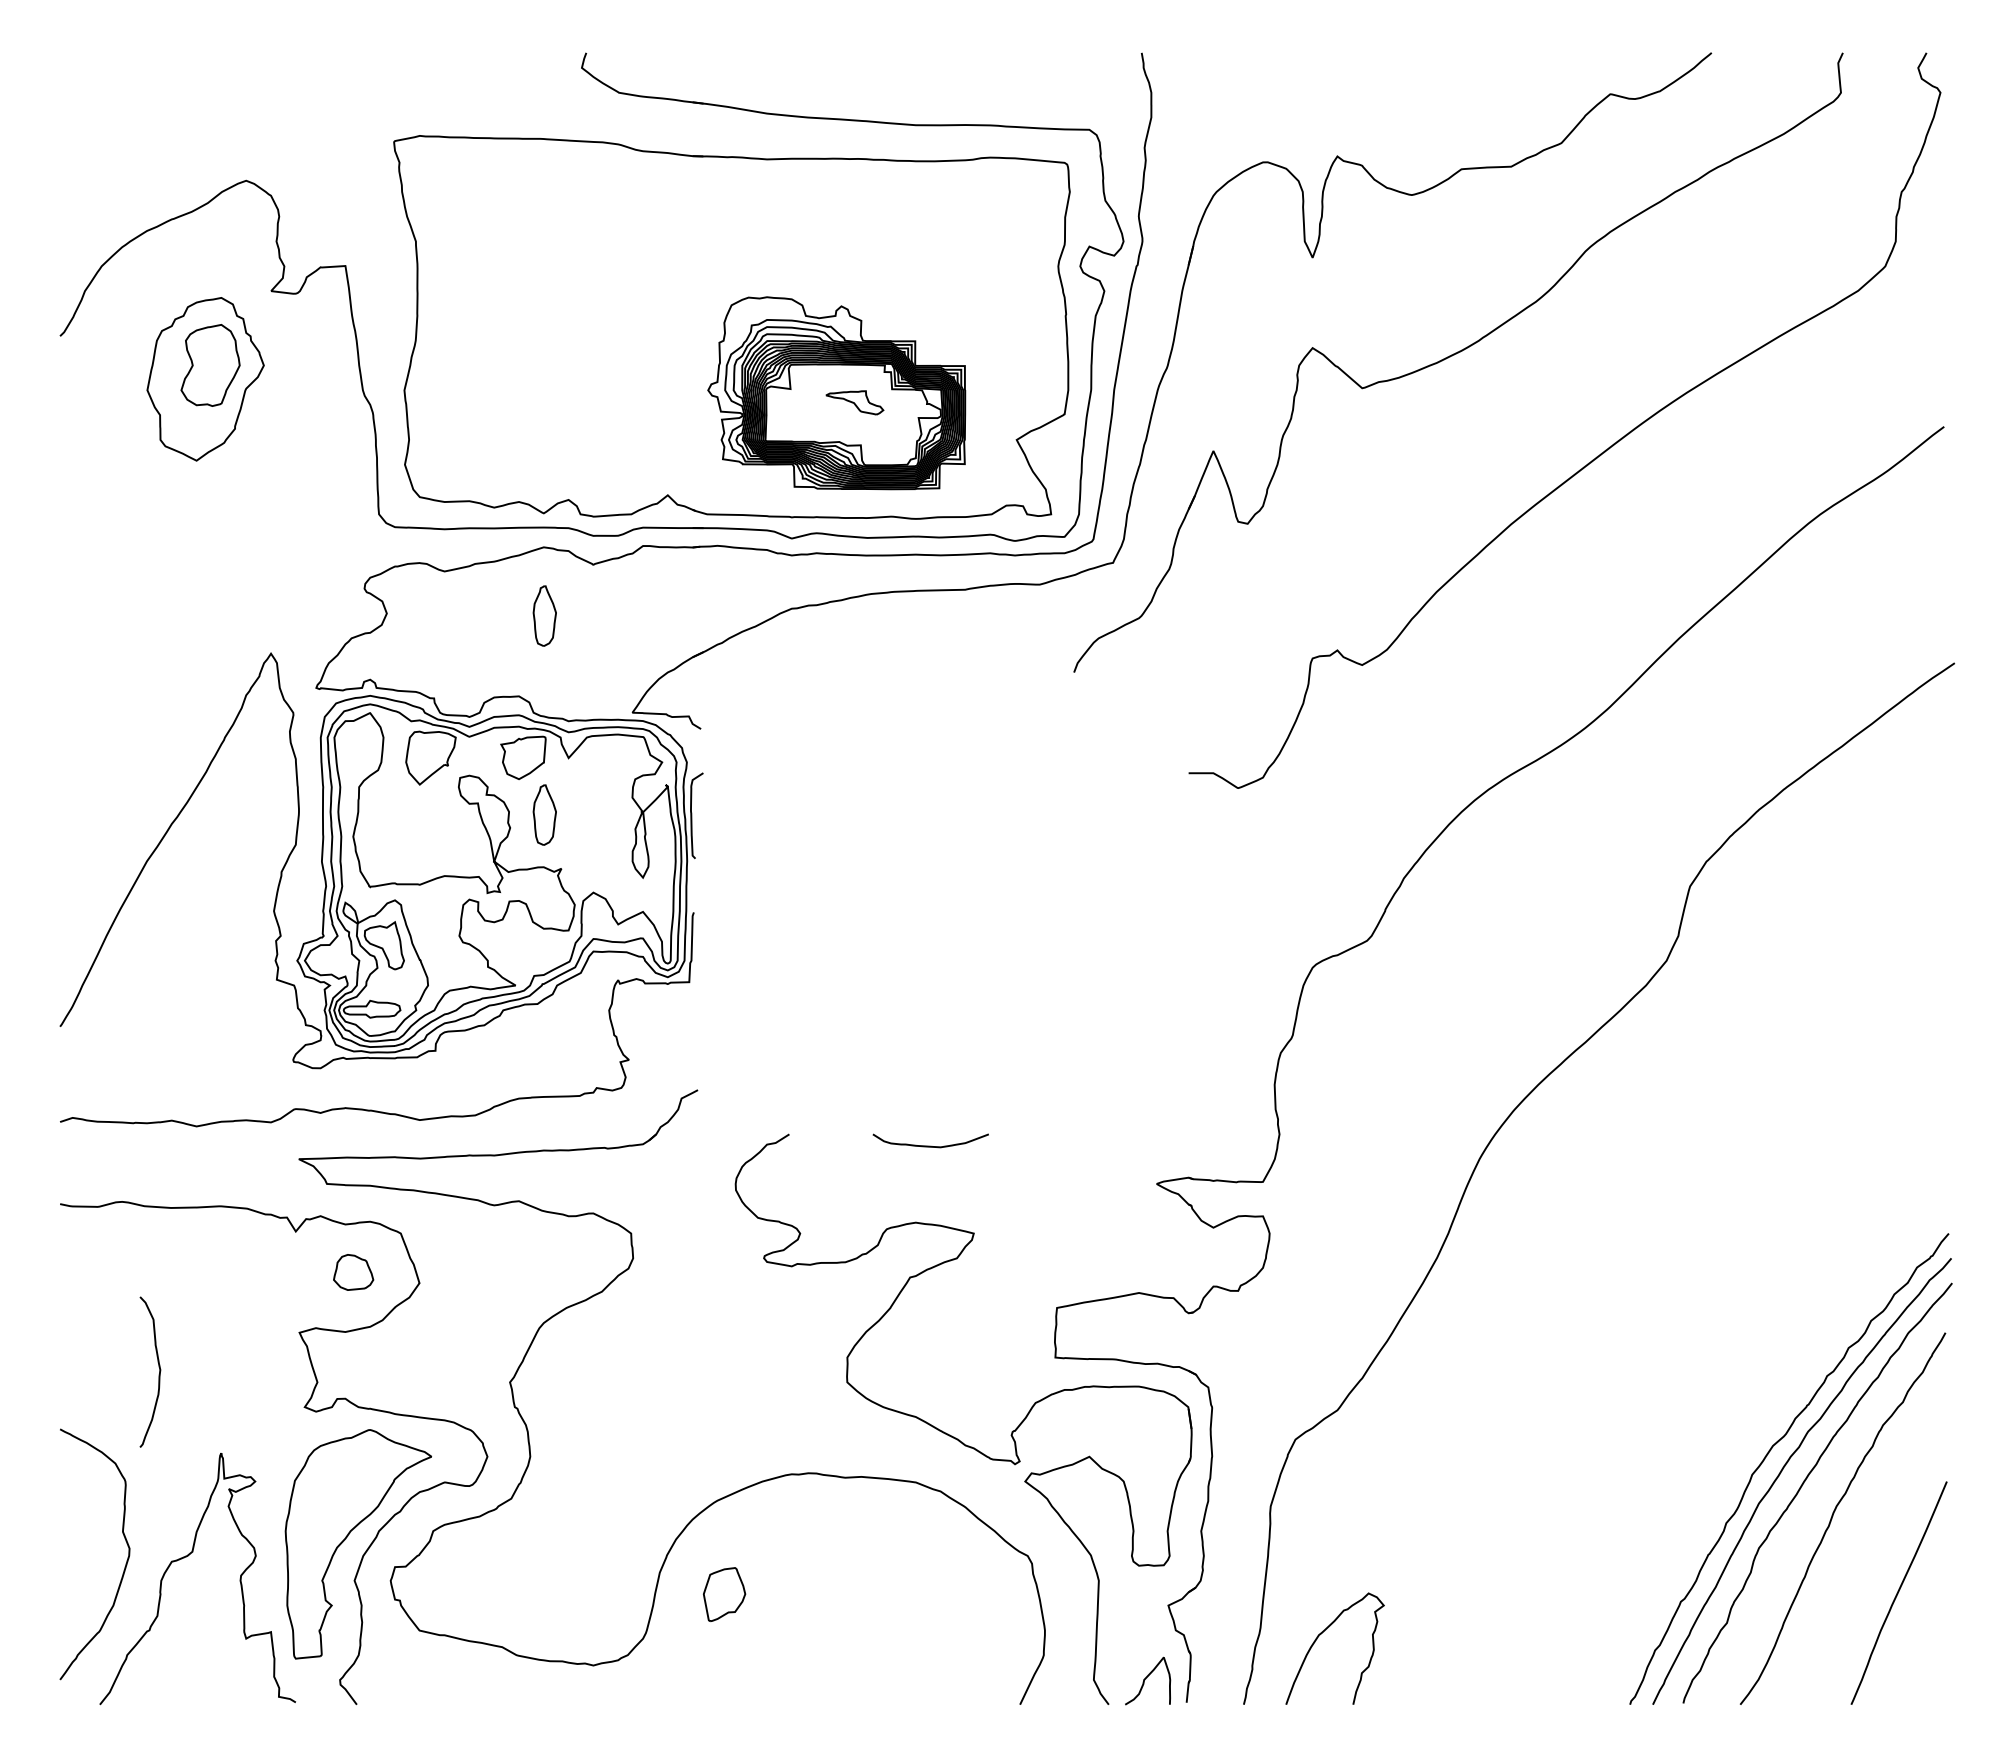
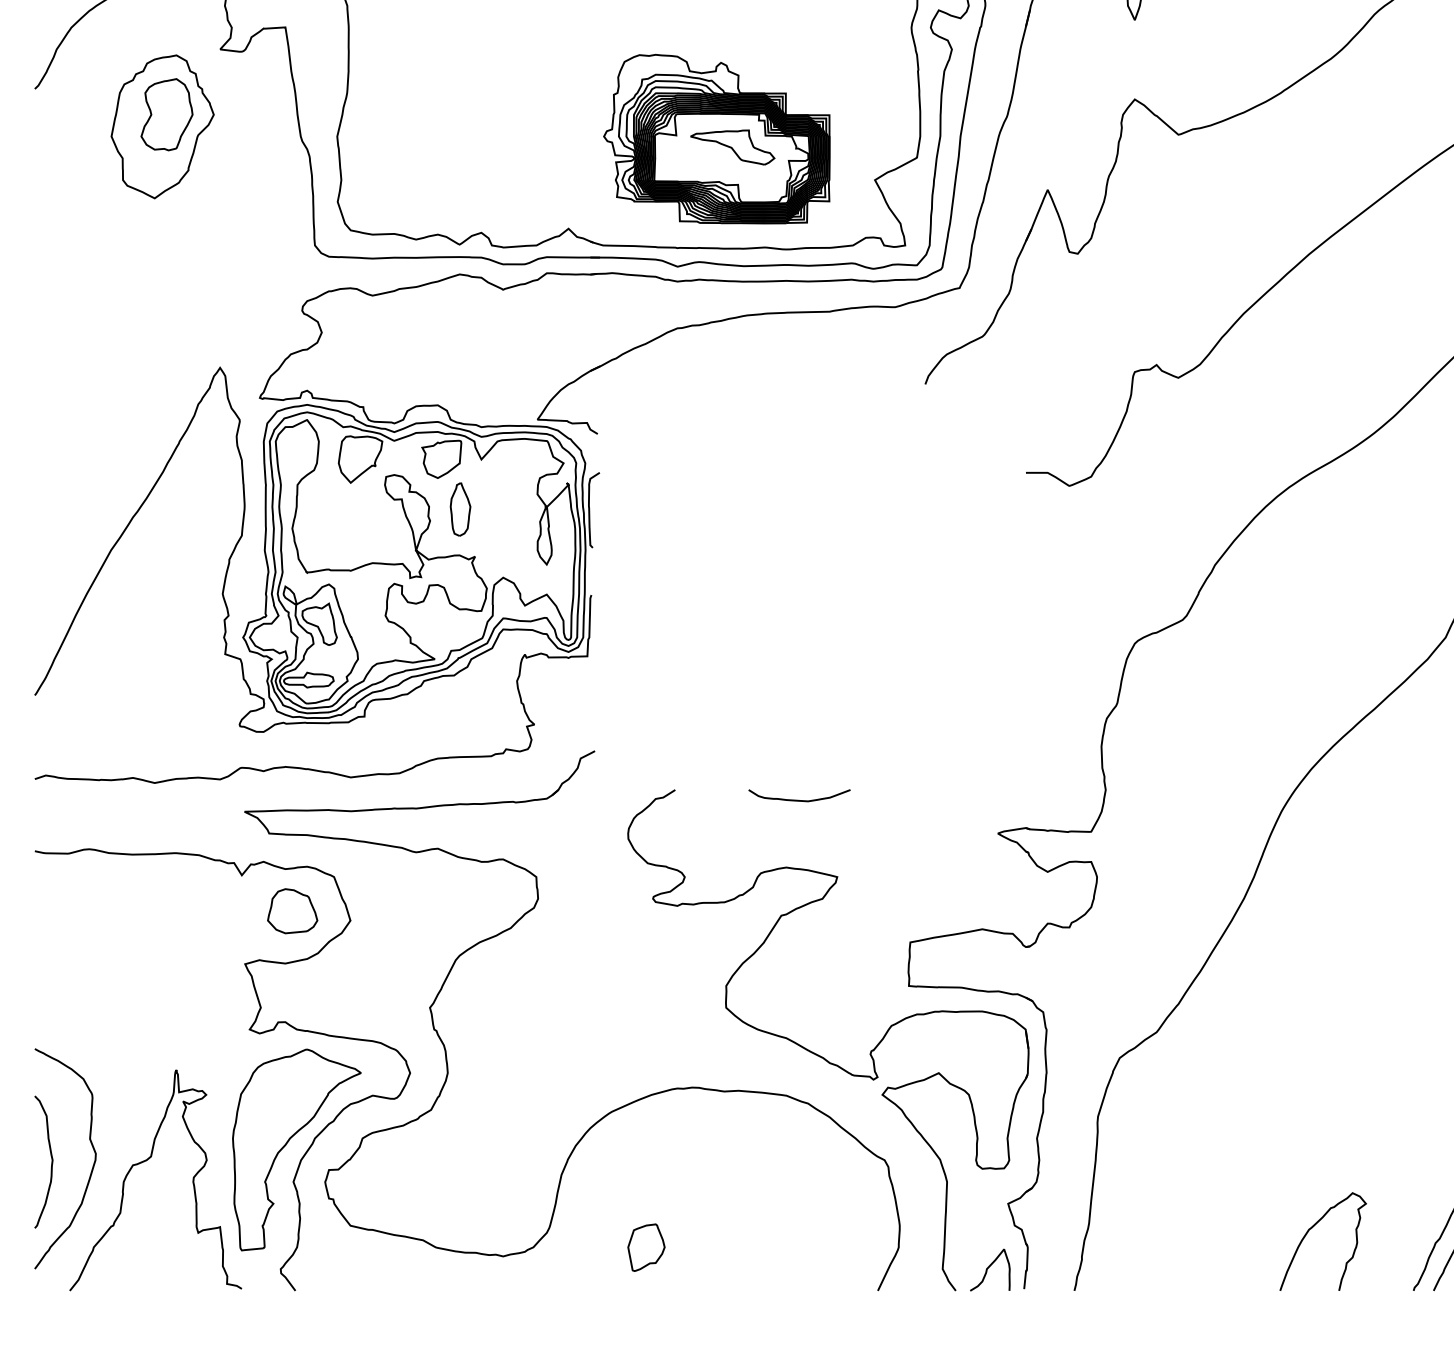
part: (854, 402) -> (732, 147), size x1.67
part: (544, 615) -> (460, 334), removed
part: (353, 1272) -> (292, 911), size x1.43
curve: (158, 1374) -> (51, 1164), moved
part: (724, 1594) -> (646, 1247), moved
curve: (1321, 1634) -> (1311, 1229), moved

